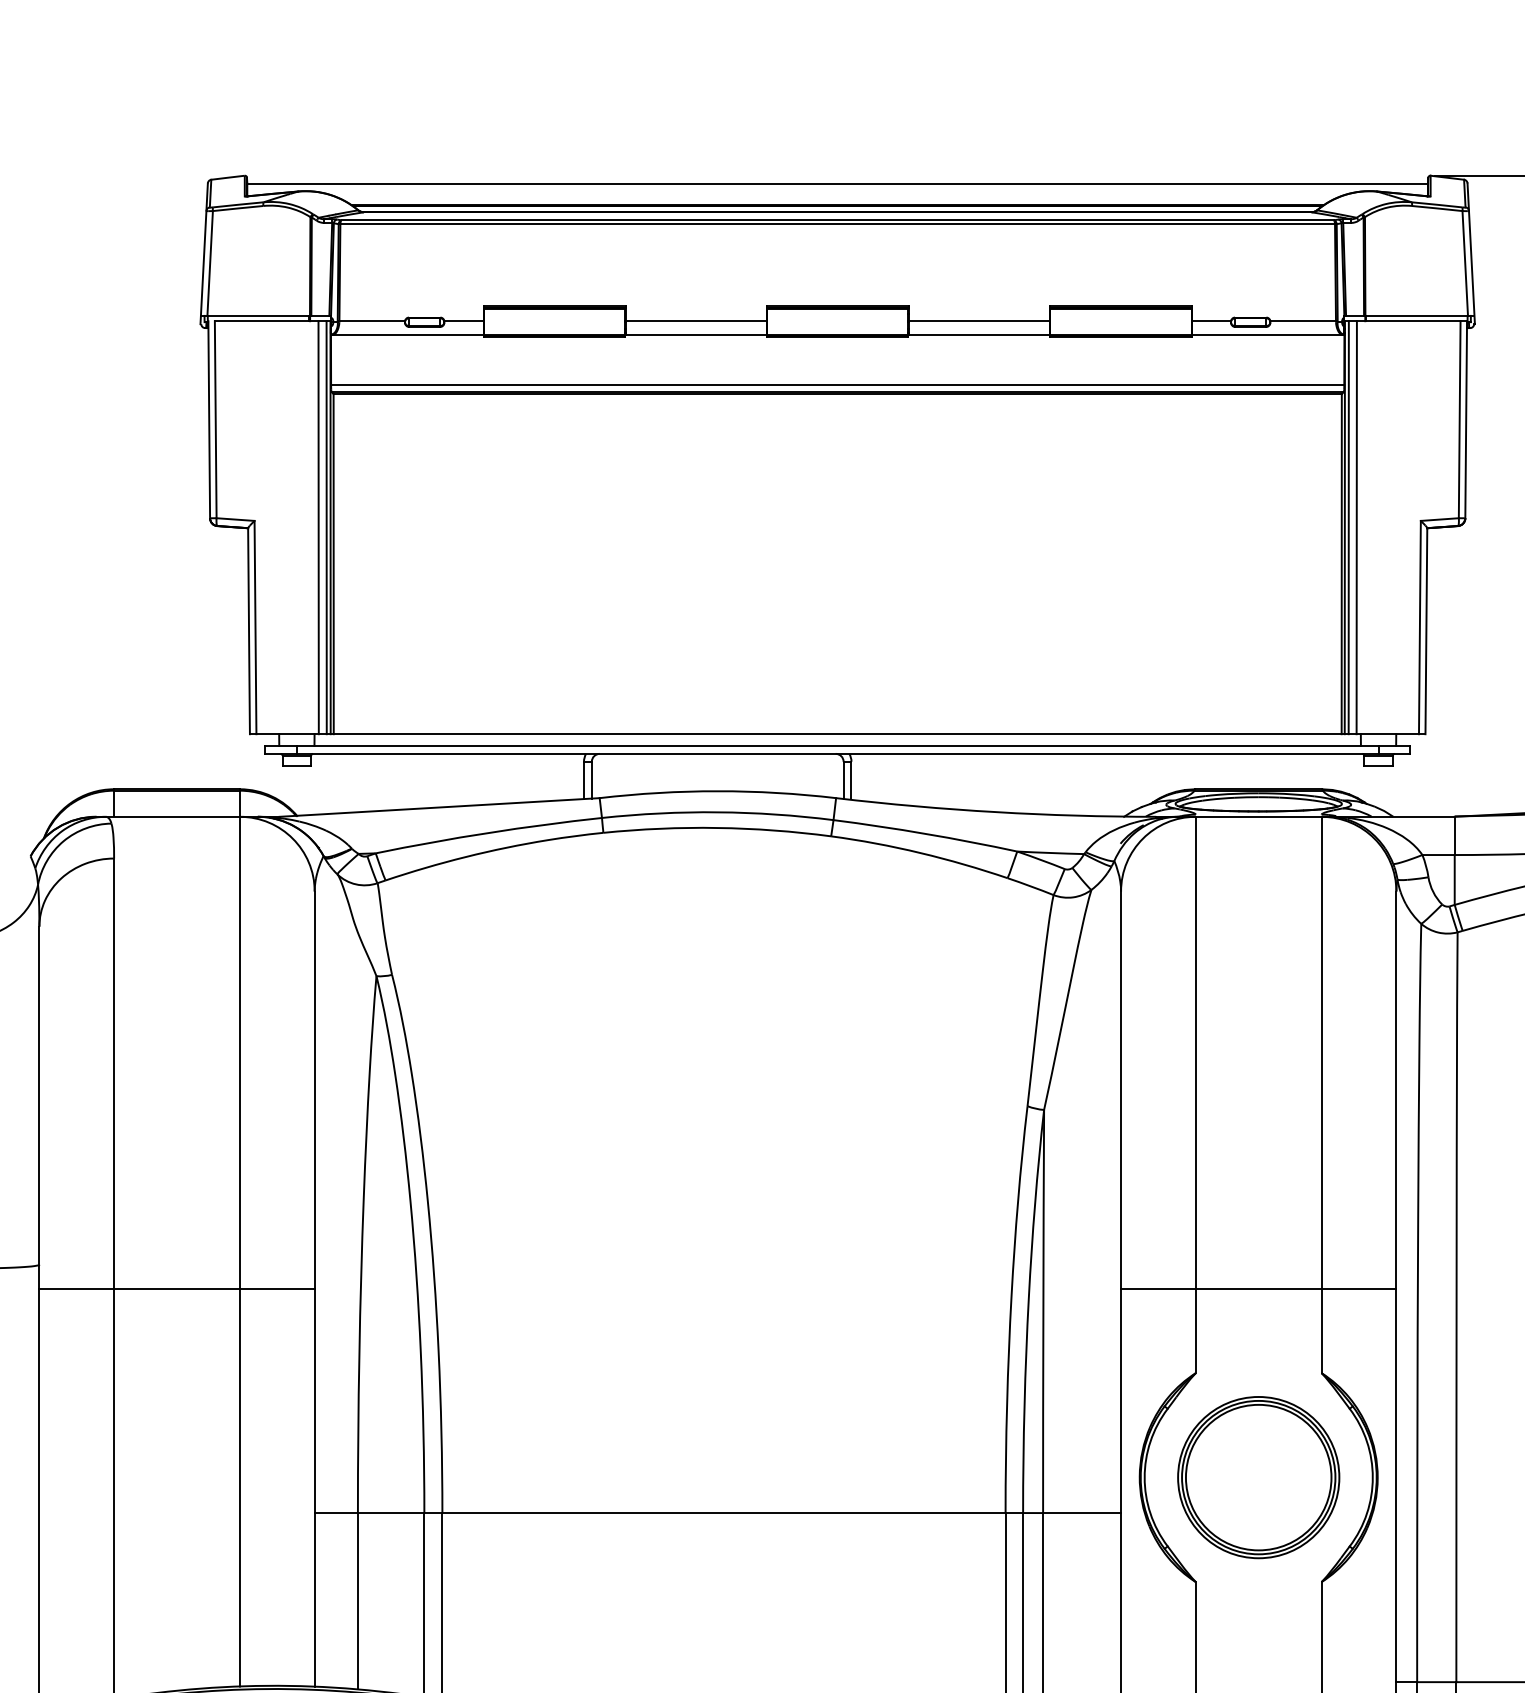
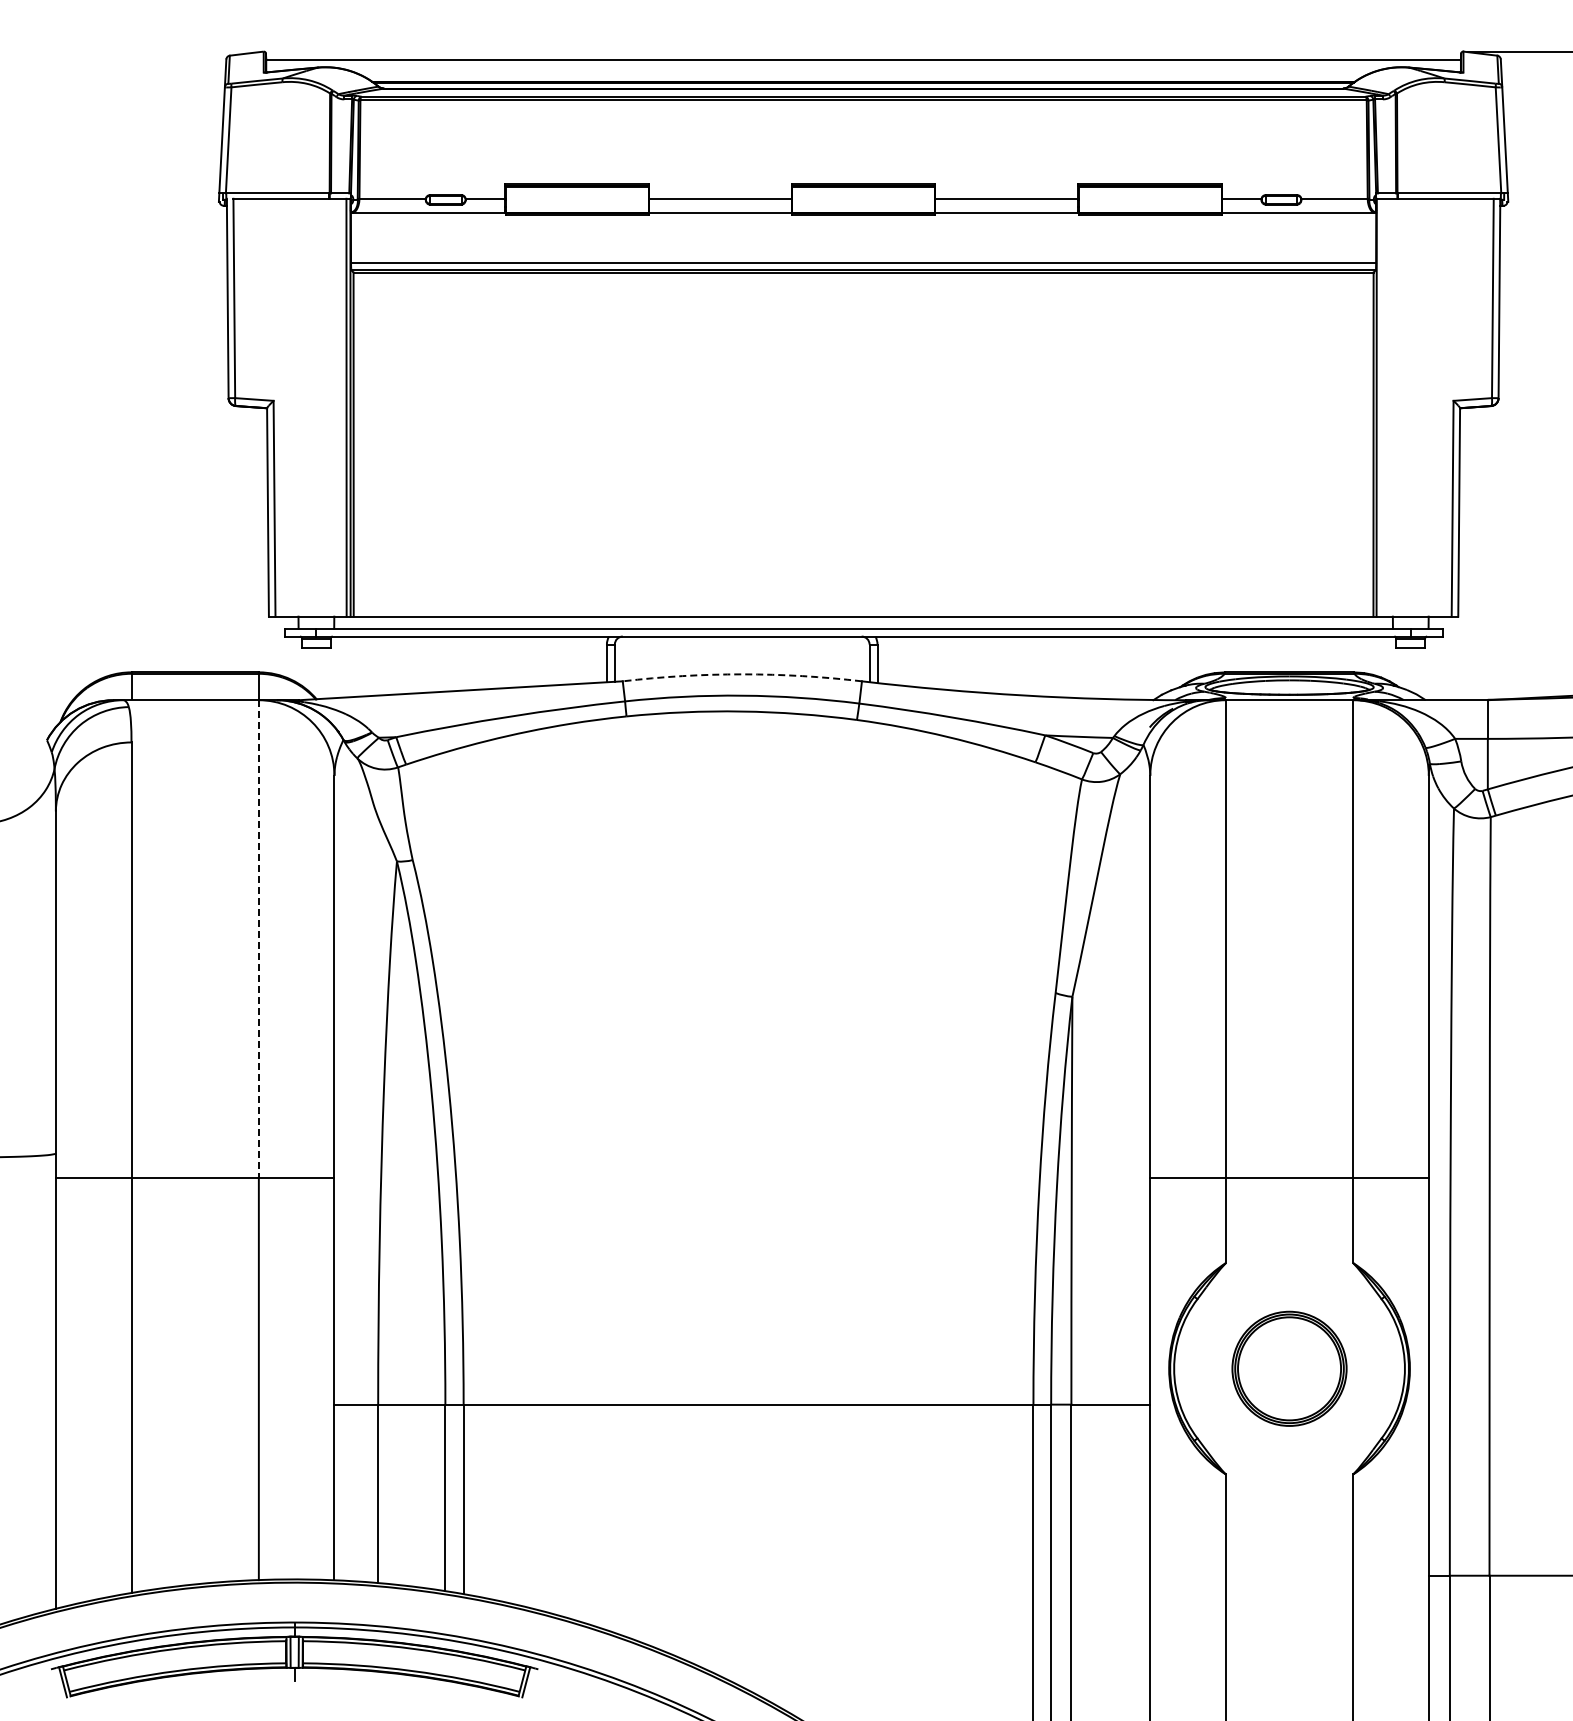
line: (318, 527) -> (338, 407), removed
line: (1348, 527) -> (1380, 407), removed
line: (1356, 527) -> (1388, 407), removed
arc: (718, 791) -> (742, 674), solid -> dashed
line: (239, 1053) -> (258, 939), solid -> dashed
part: (1258, 1477) -> (1289, 1368), size x0.7

